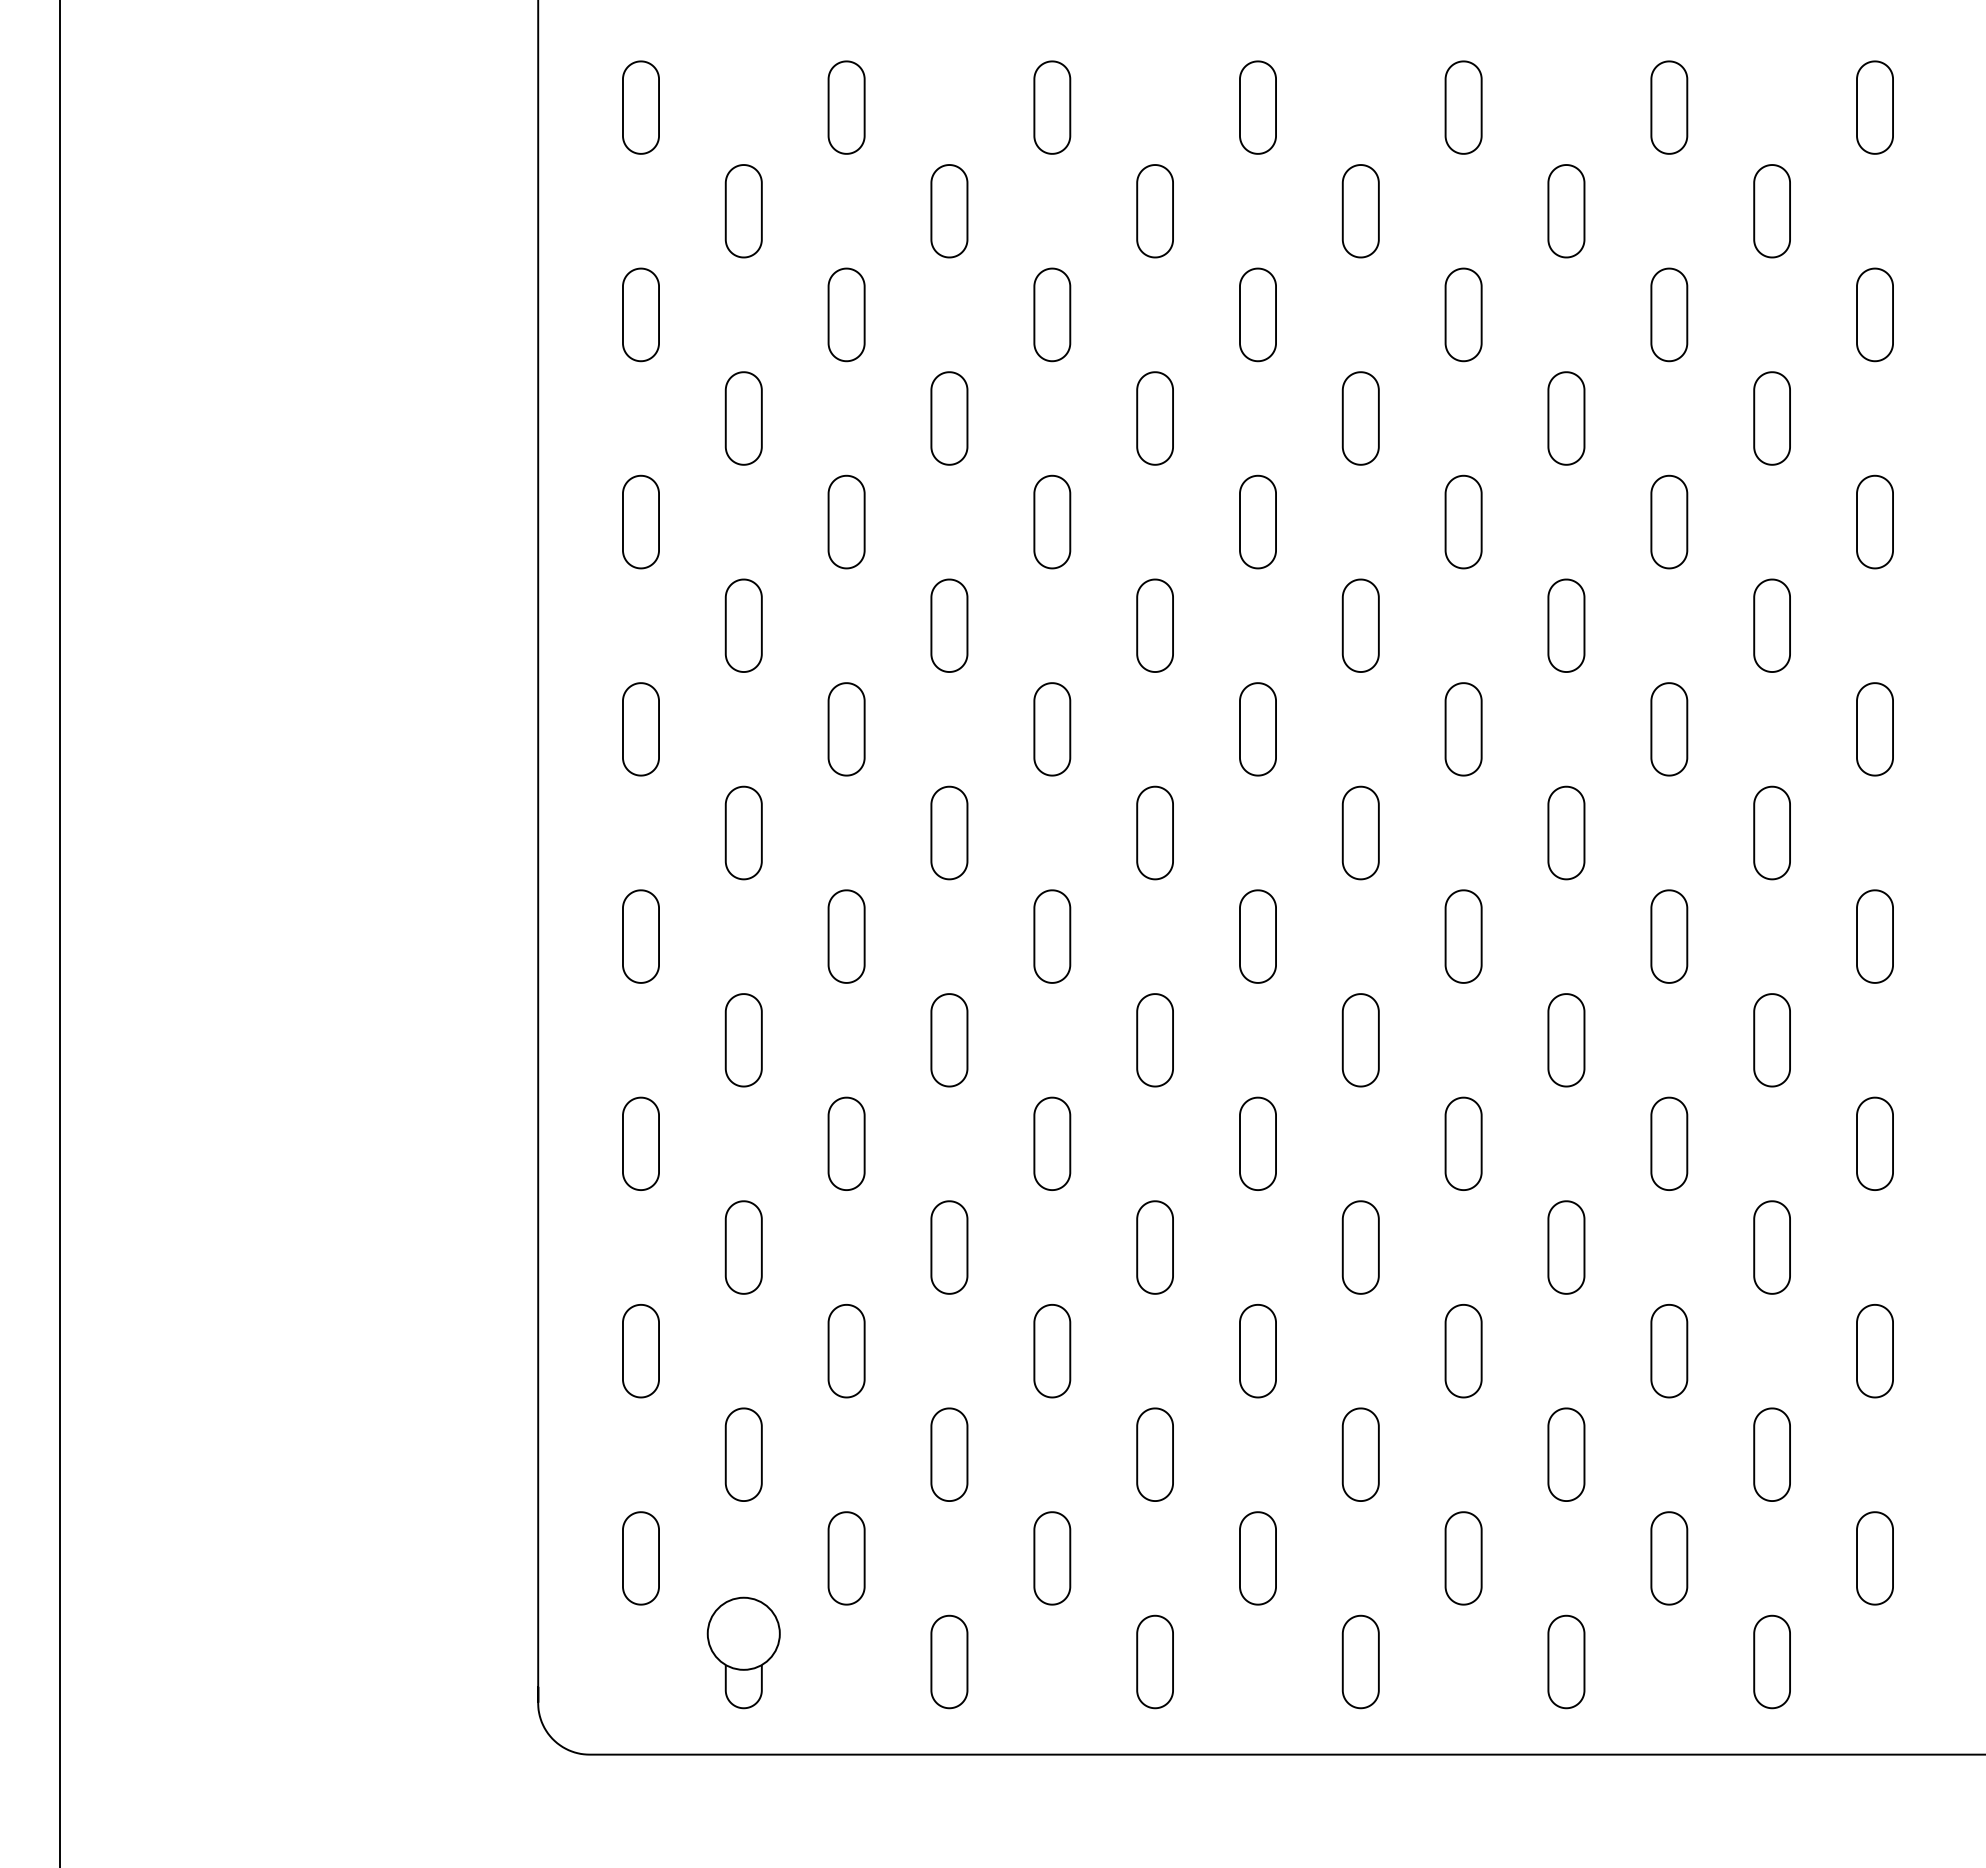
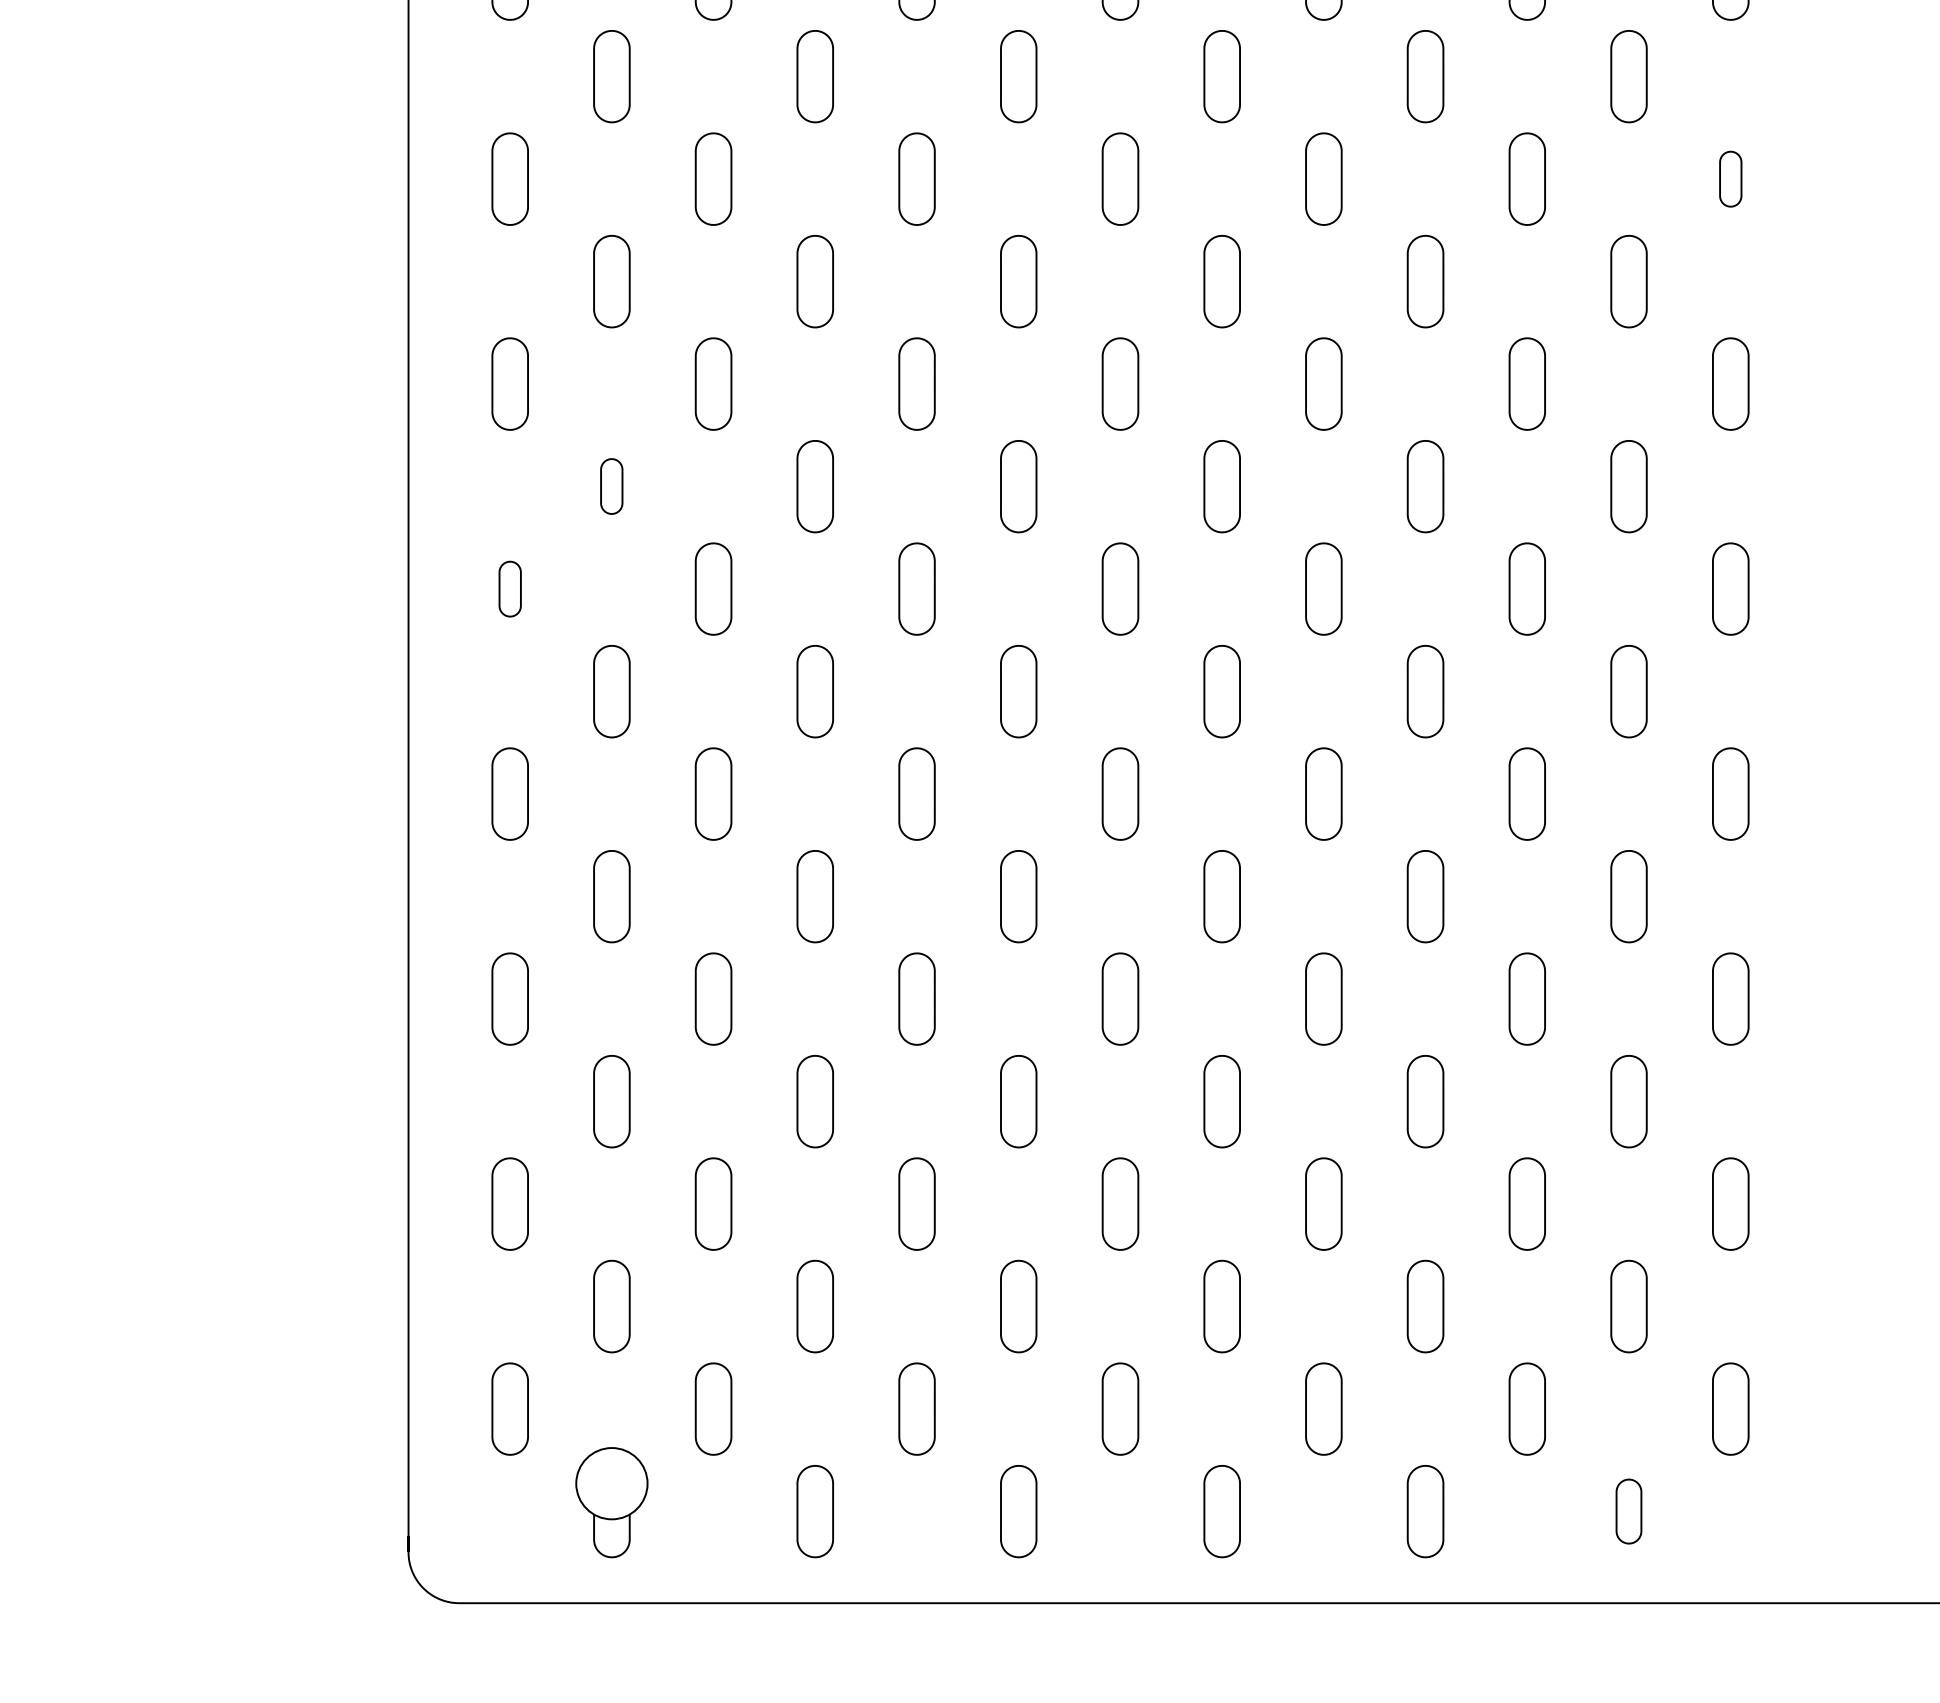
part: (1874, 314) -> (1730, 178), size x0.6
part: (743, 625) -> (611, 486), size x0.6
part: (640, 729) -> (509, 589), size x0.6
part: (1771, 1661) -> (1628, 1511), size x0.7

